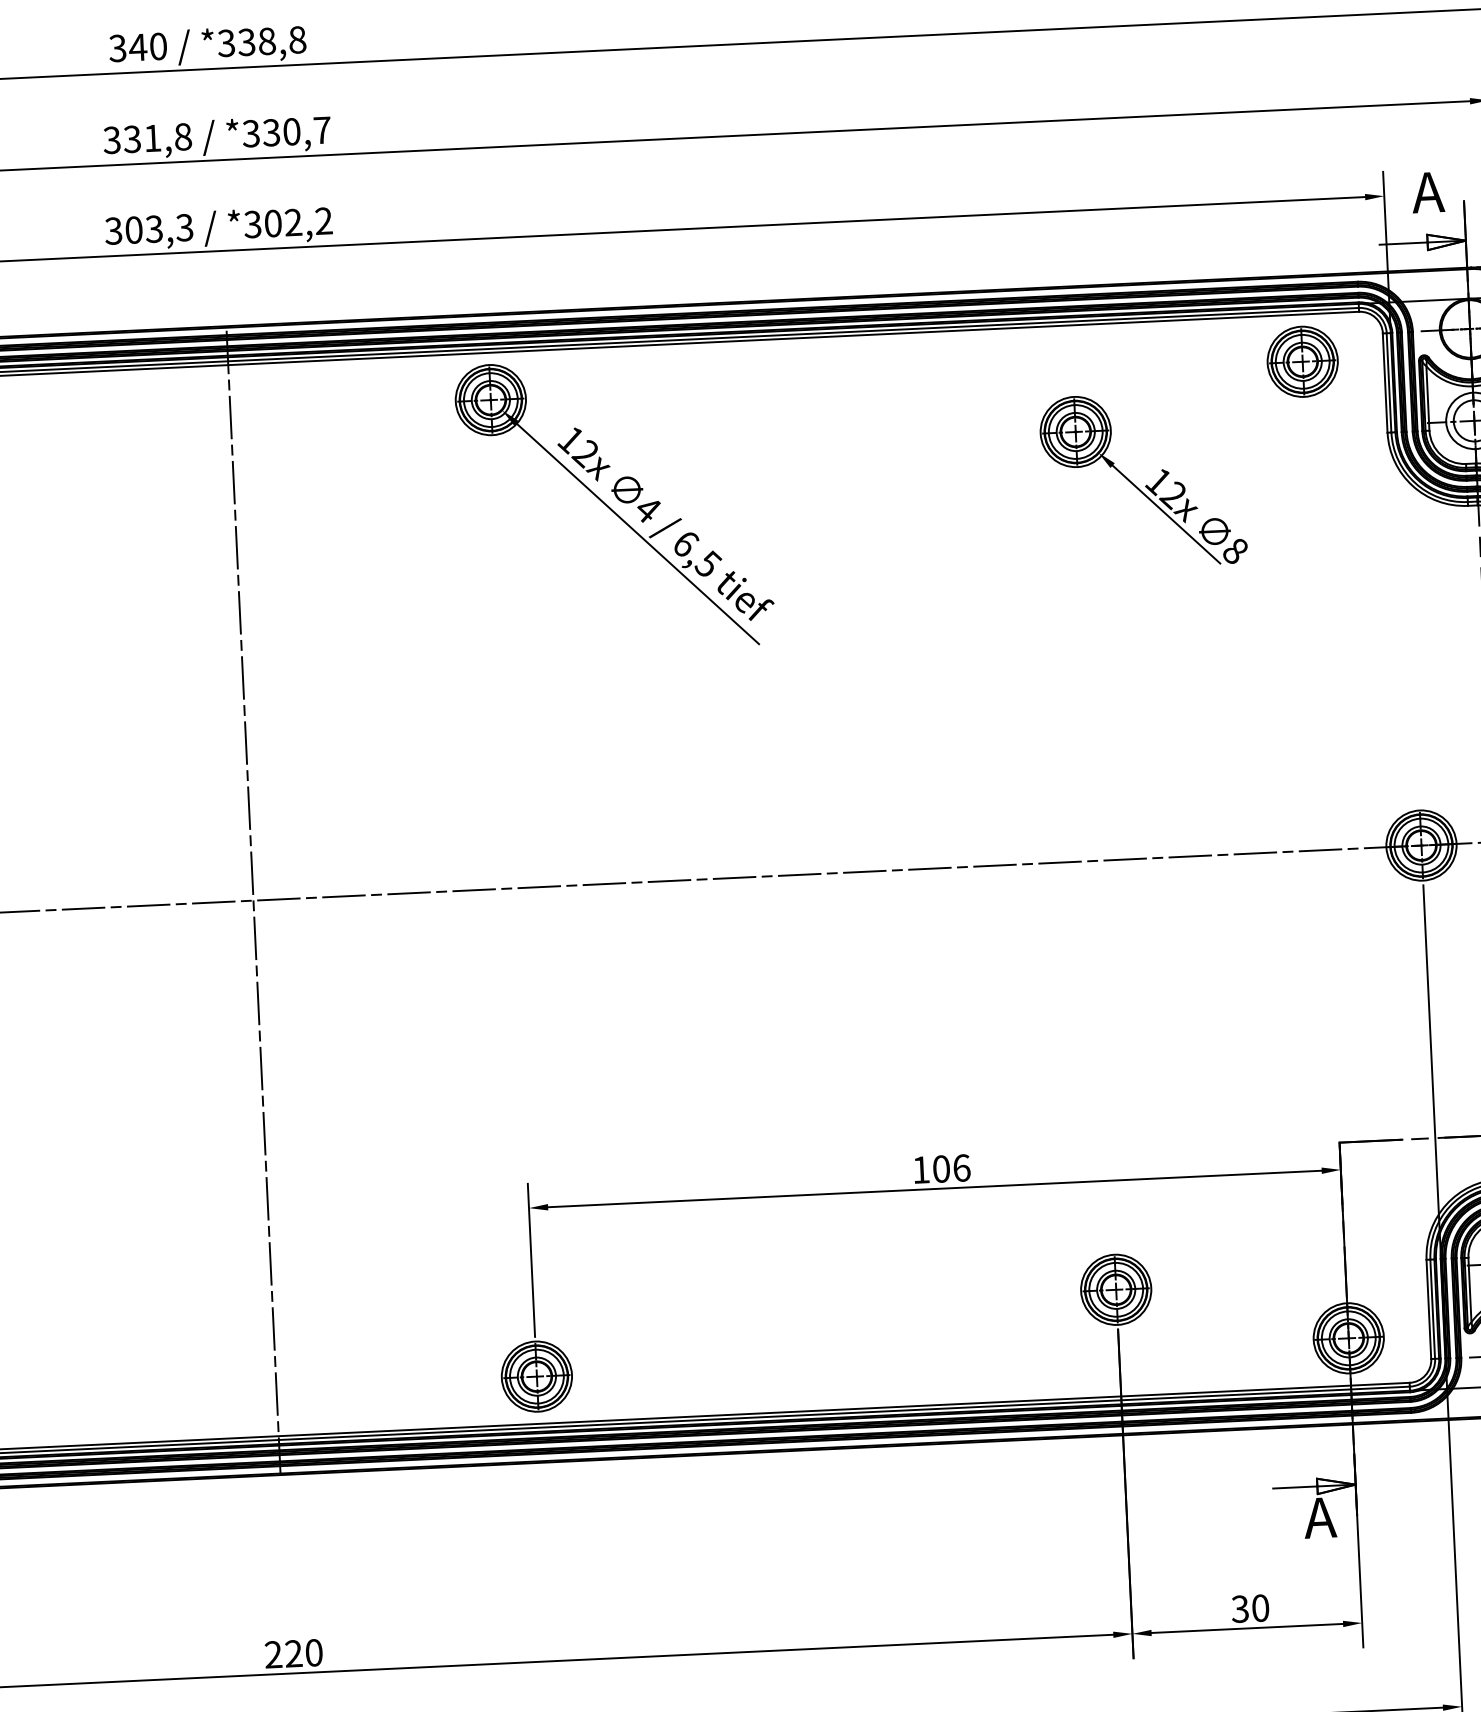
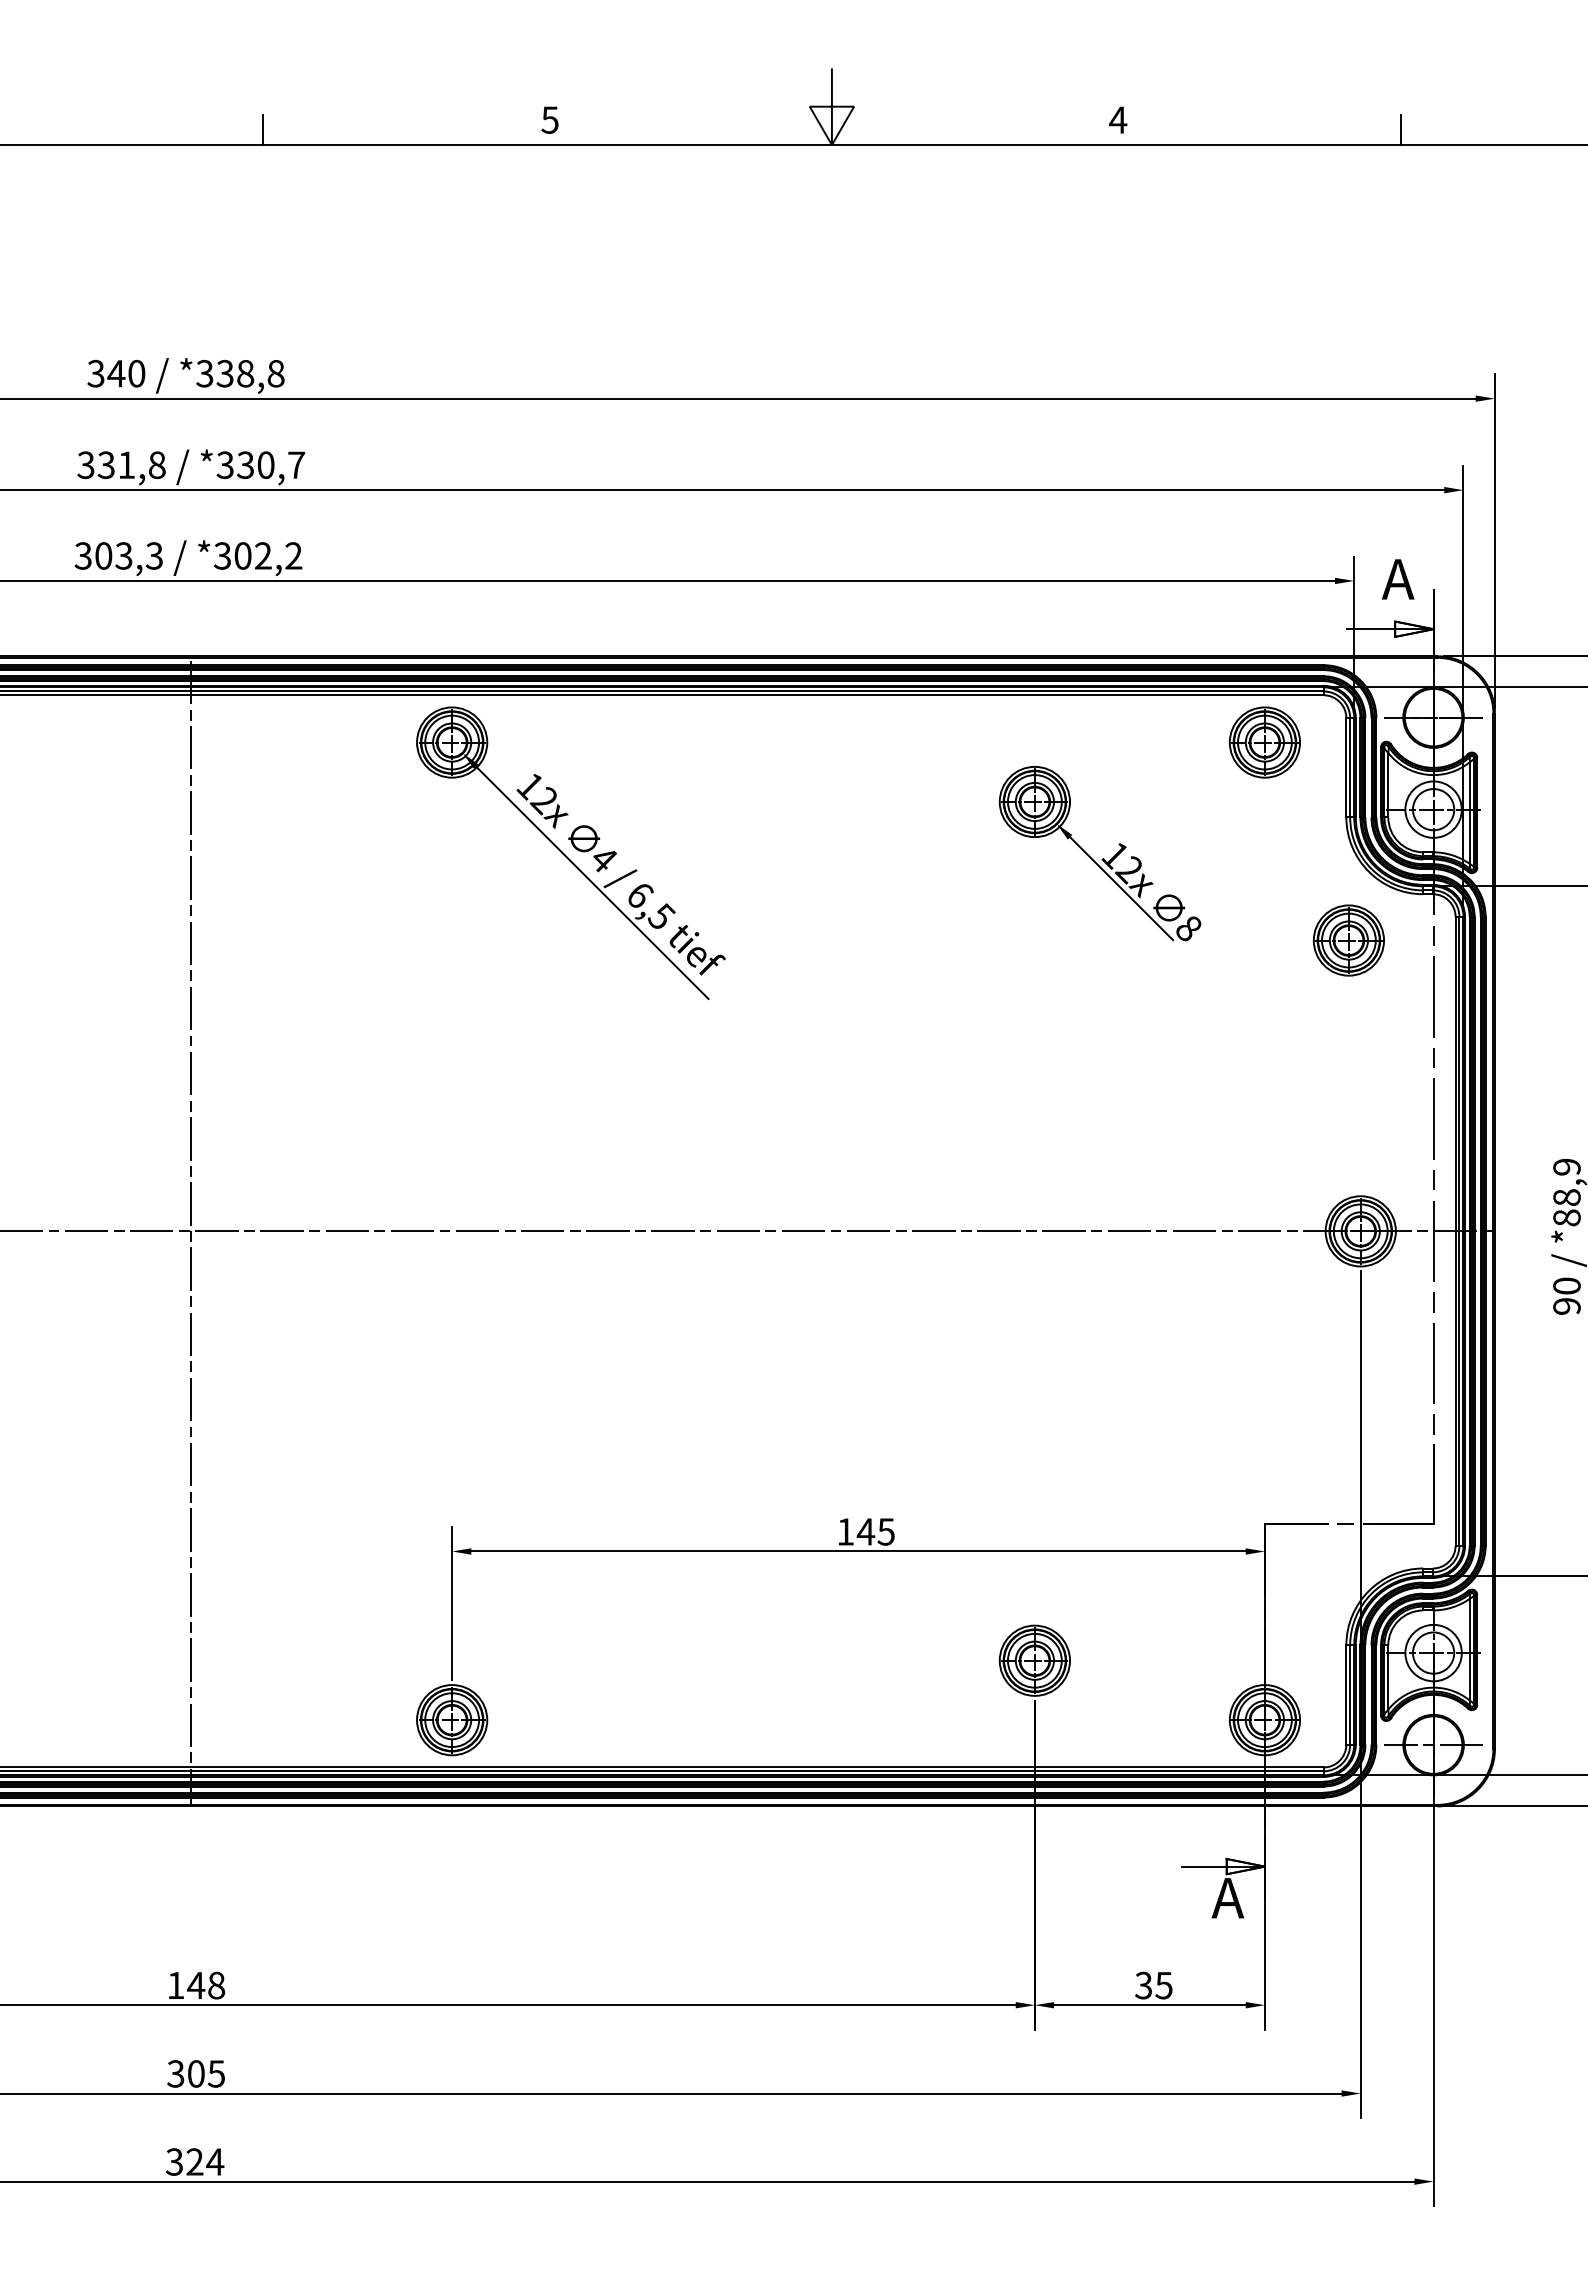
part: (1395, 555) -> (1348, 940), added
text: (950, 1168) -> (875, 1531), 106 -> 145
text: (1259, 1608) -> (1163, 1985), 30 -> 35
text: (294, 1653) -> (196, 1985), 220 -> 148

